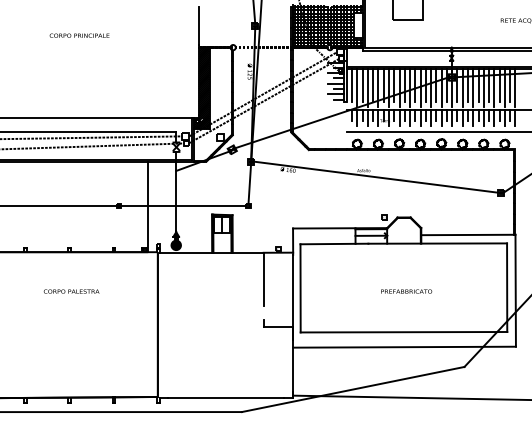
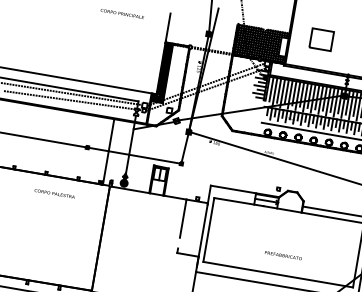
text: (79, 35) -> (122, 13), moved
text: (71, 291) -> (54, 193), moved
text: (406, 291) -> (283, 255), moved

